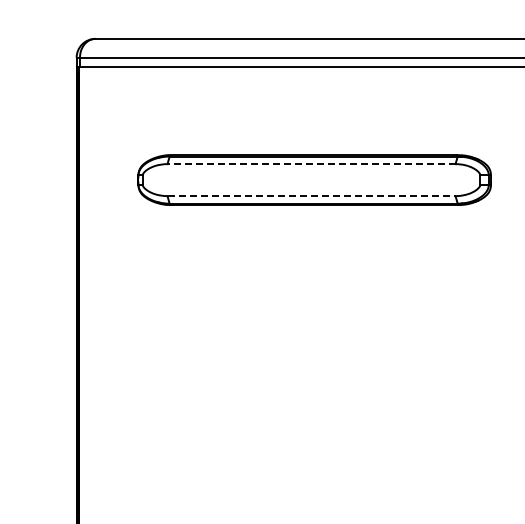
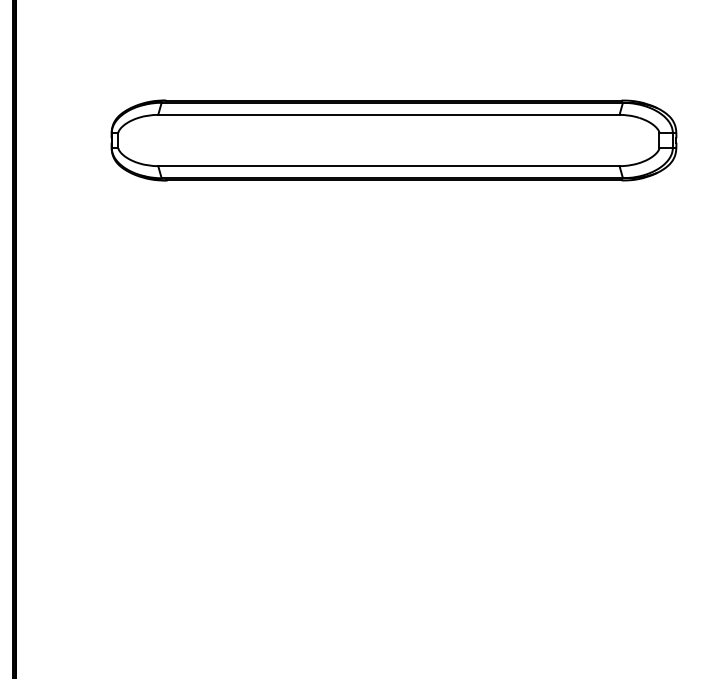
line: (311, 164) -> (388, 115), dashed -> solid
line: (312, 196) -> (390, 166), dashed -> solid

